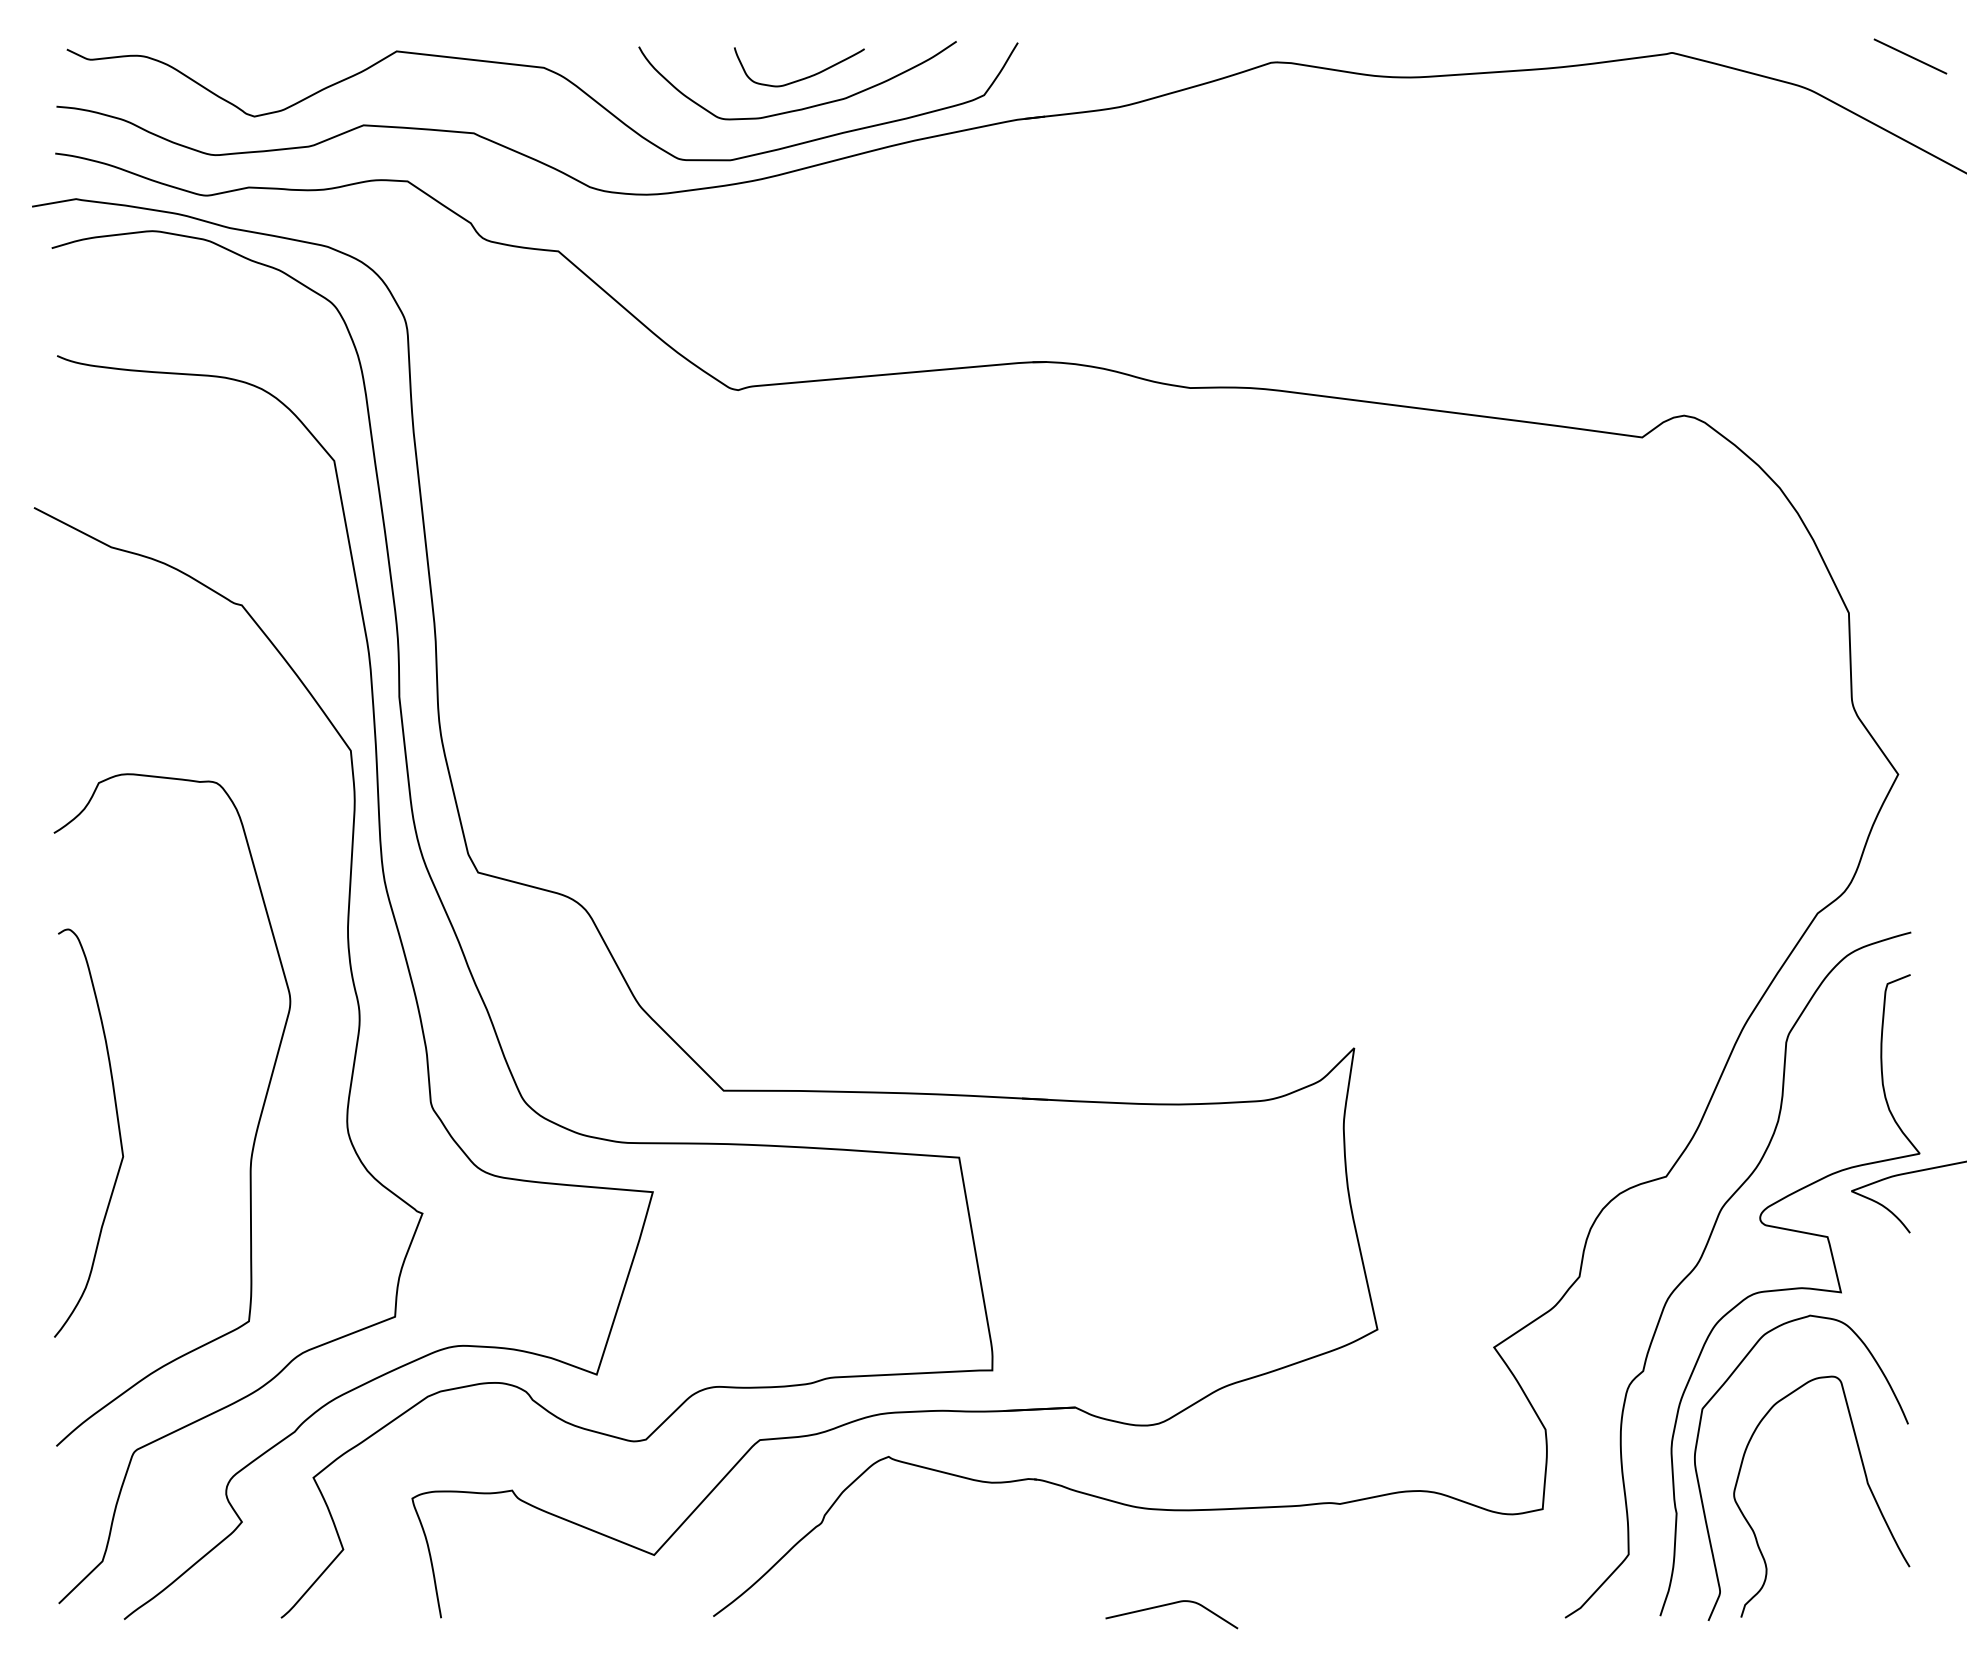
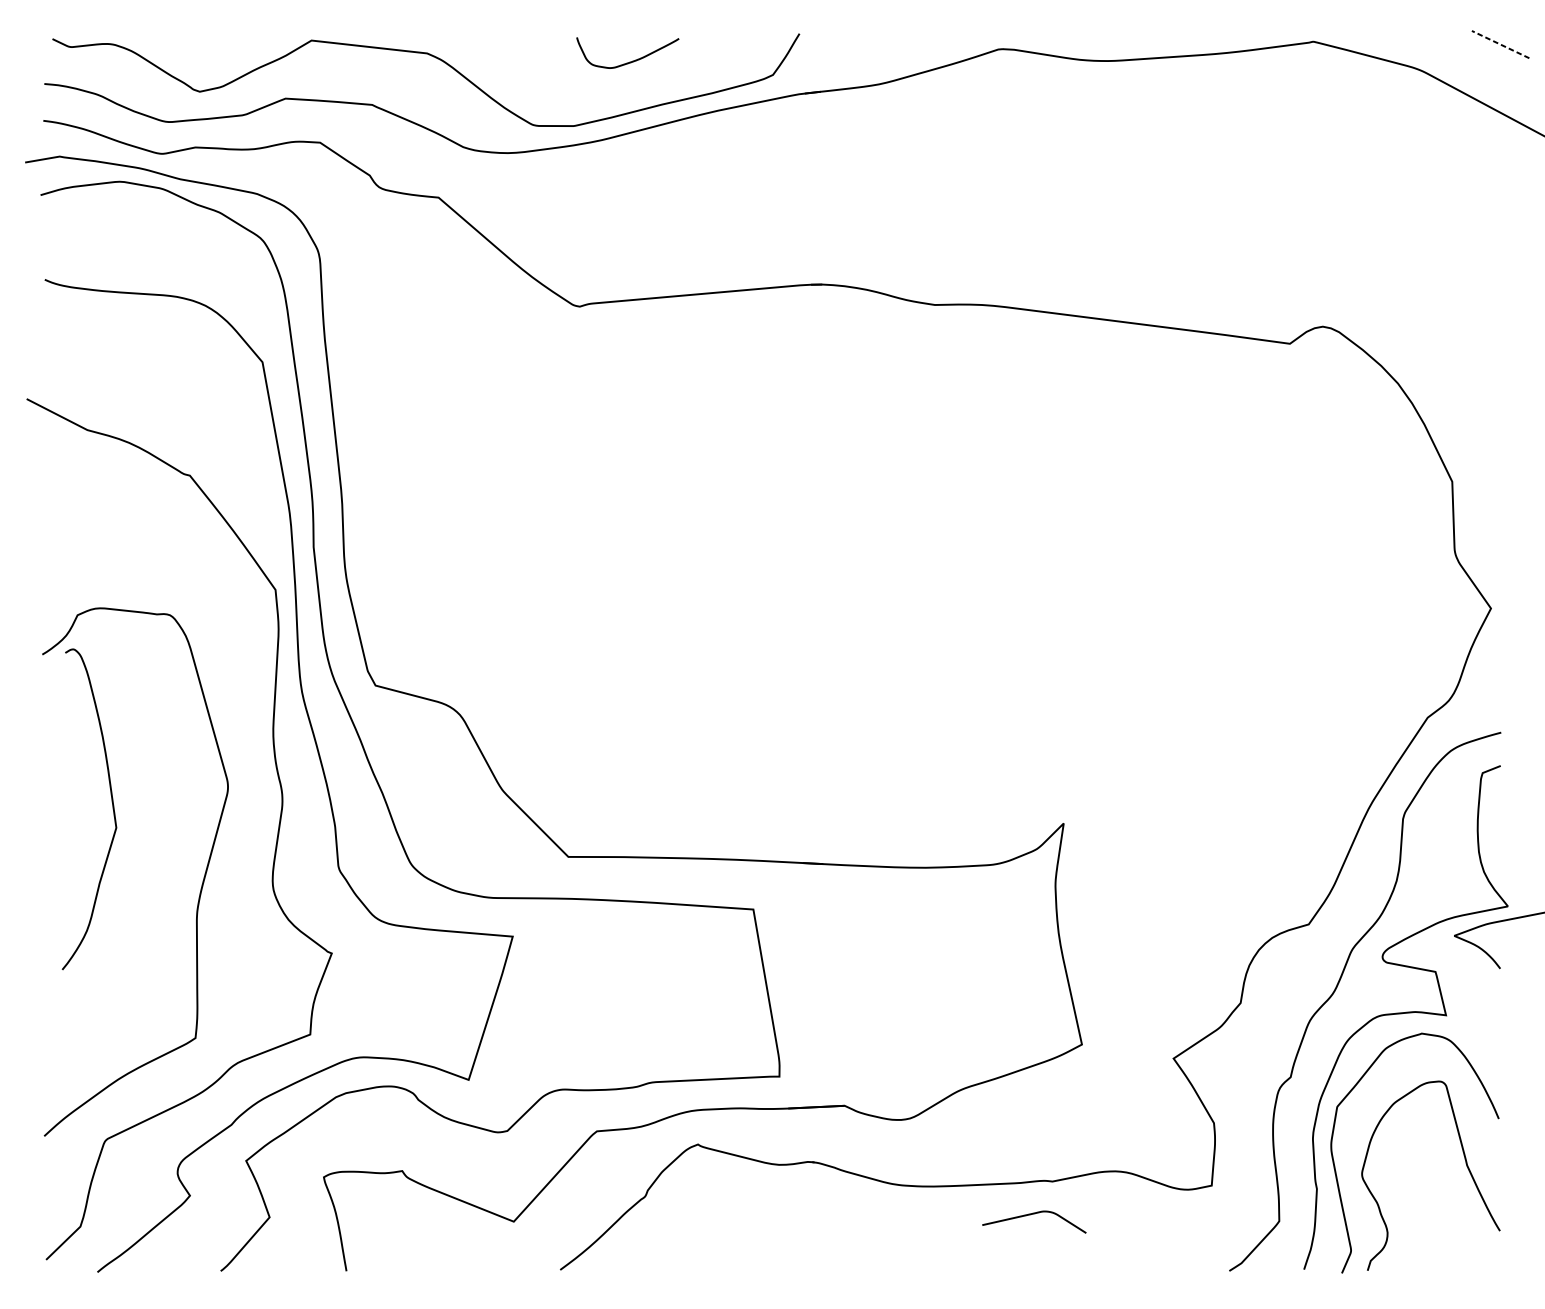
line: (1910, 56) -> (1500, 44), solid -> dashed
curve: (804, 107) -> (631, 84), removed
curve: (117, 1125) -> (111, 803), moved
curve: (1168, 1605) -> (1031, 1214), moved

